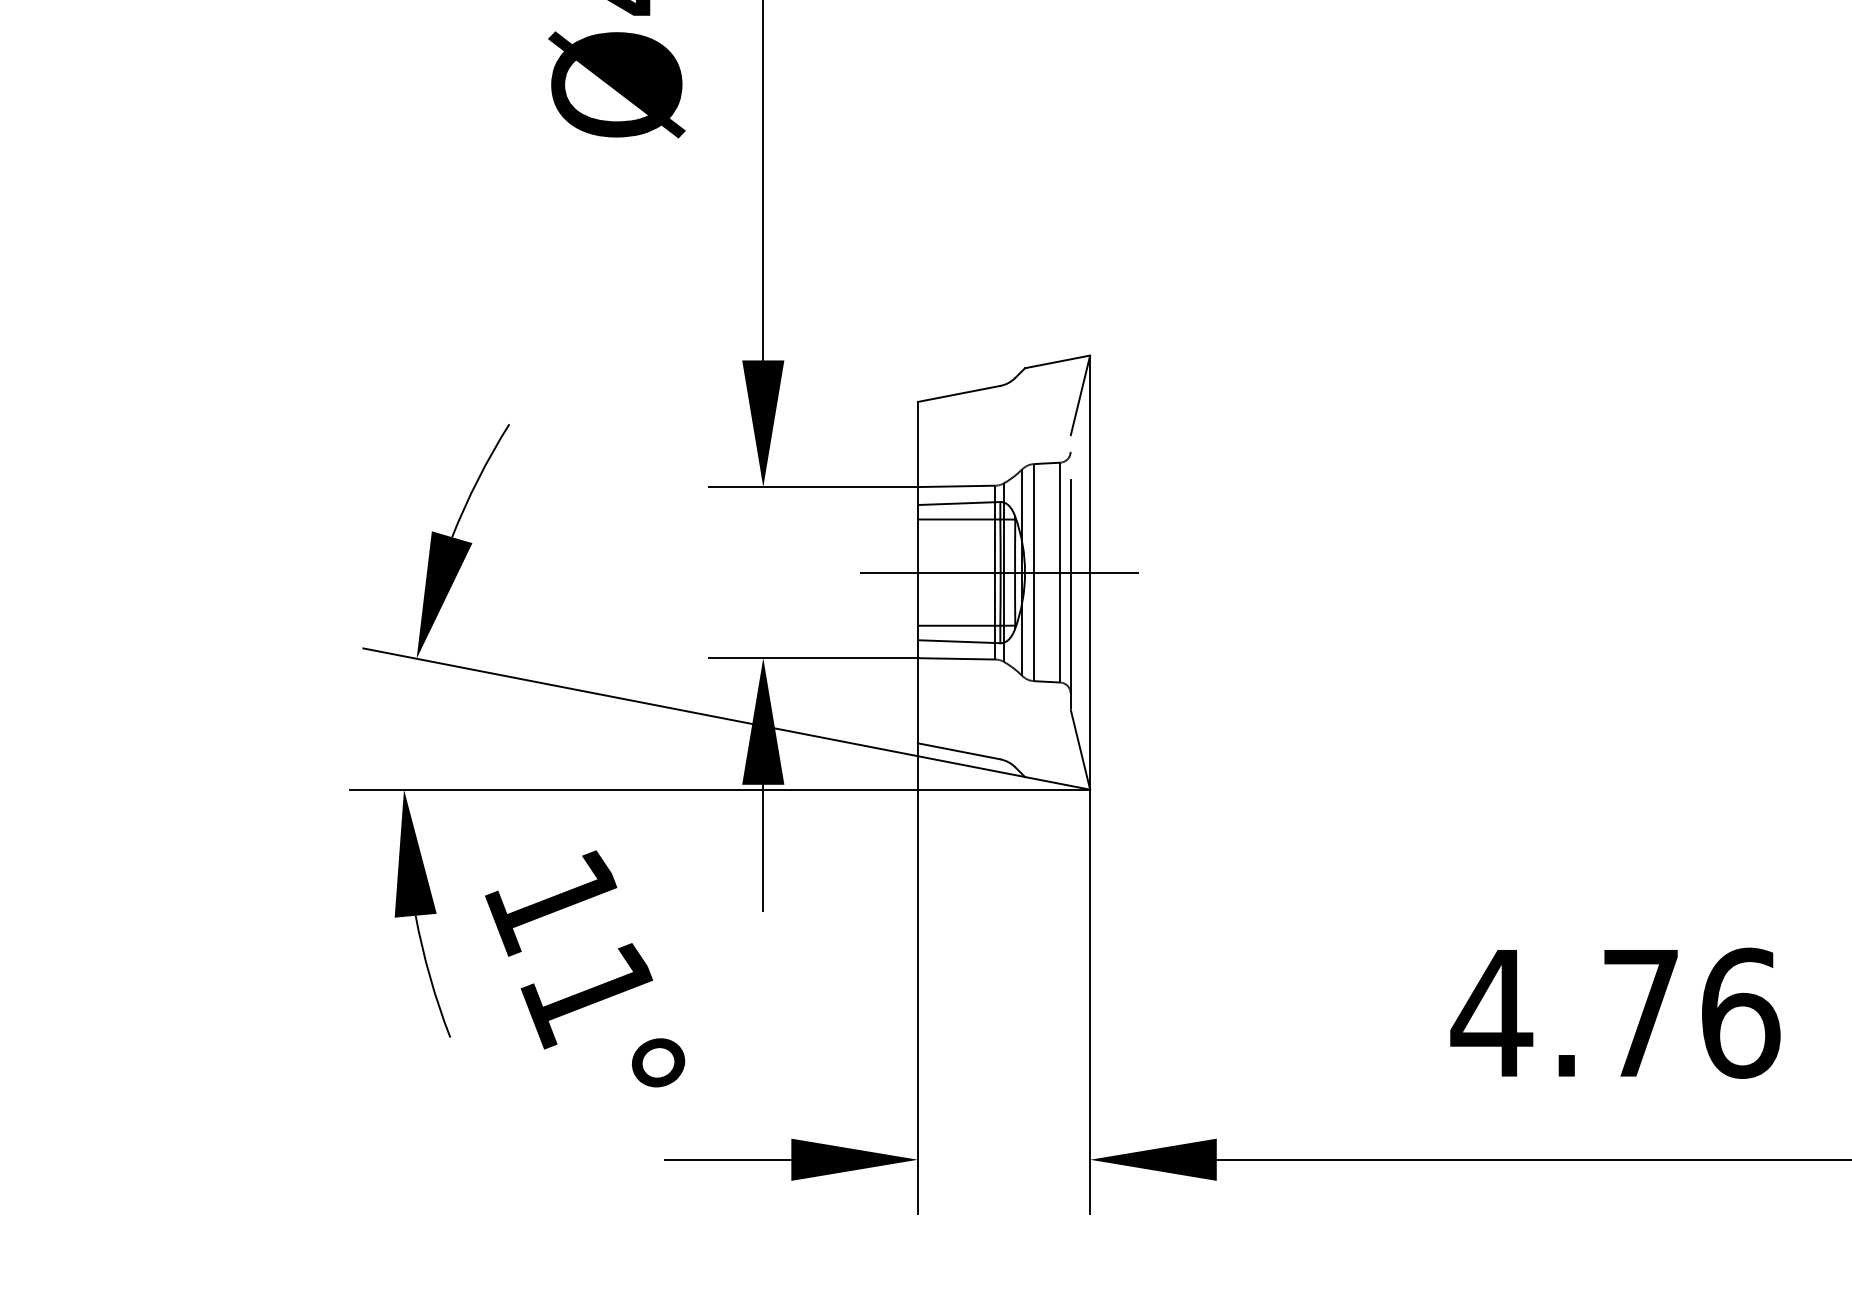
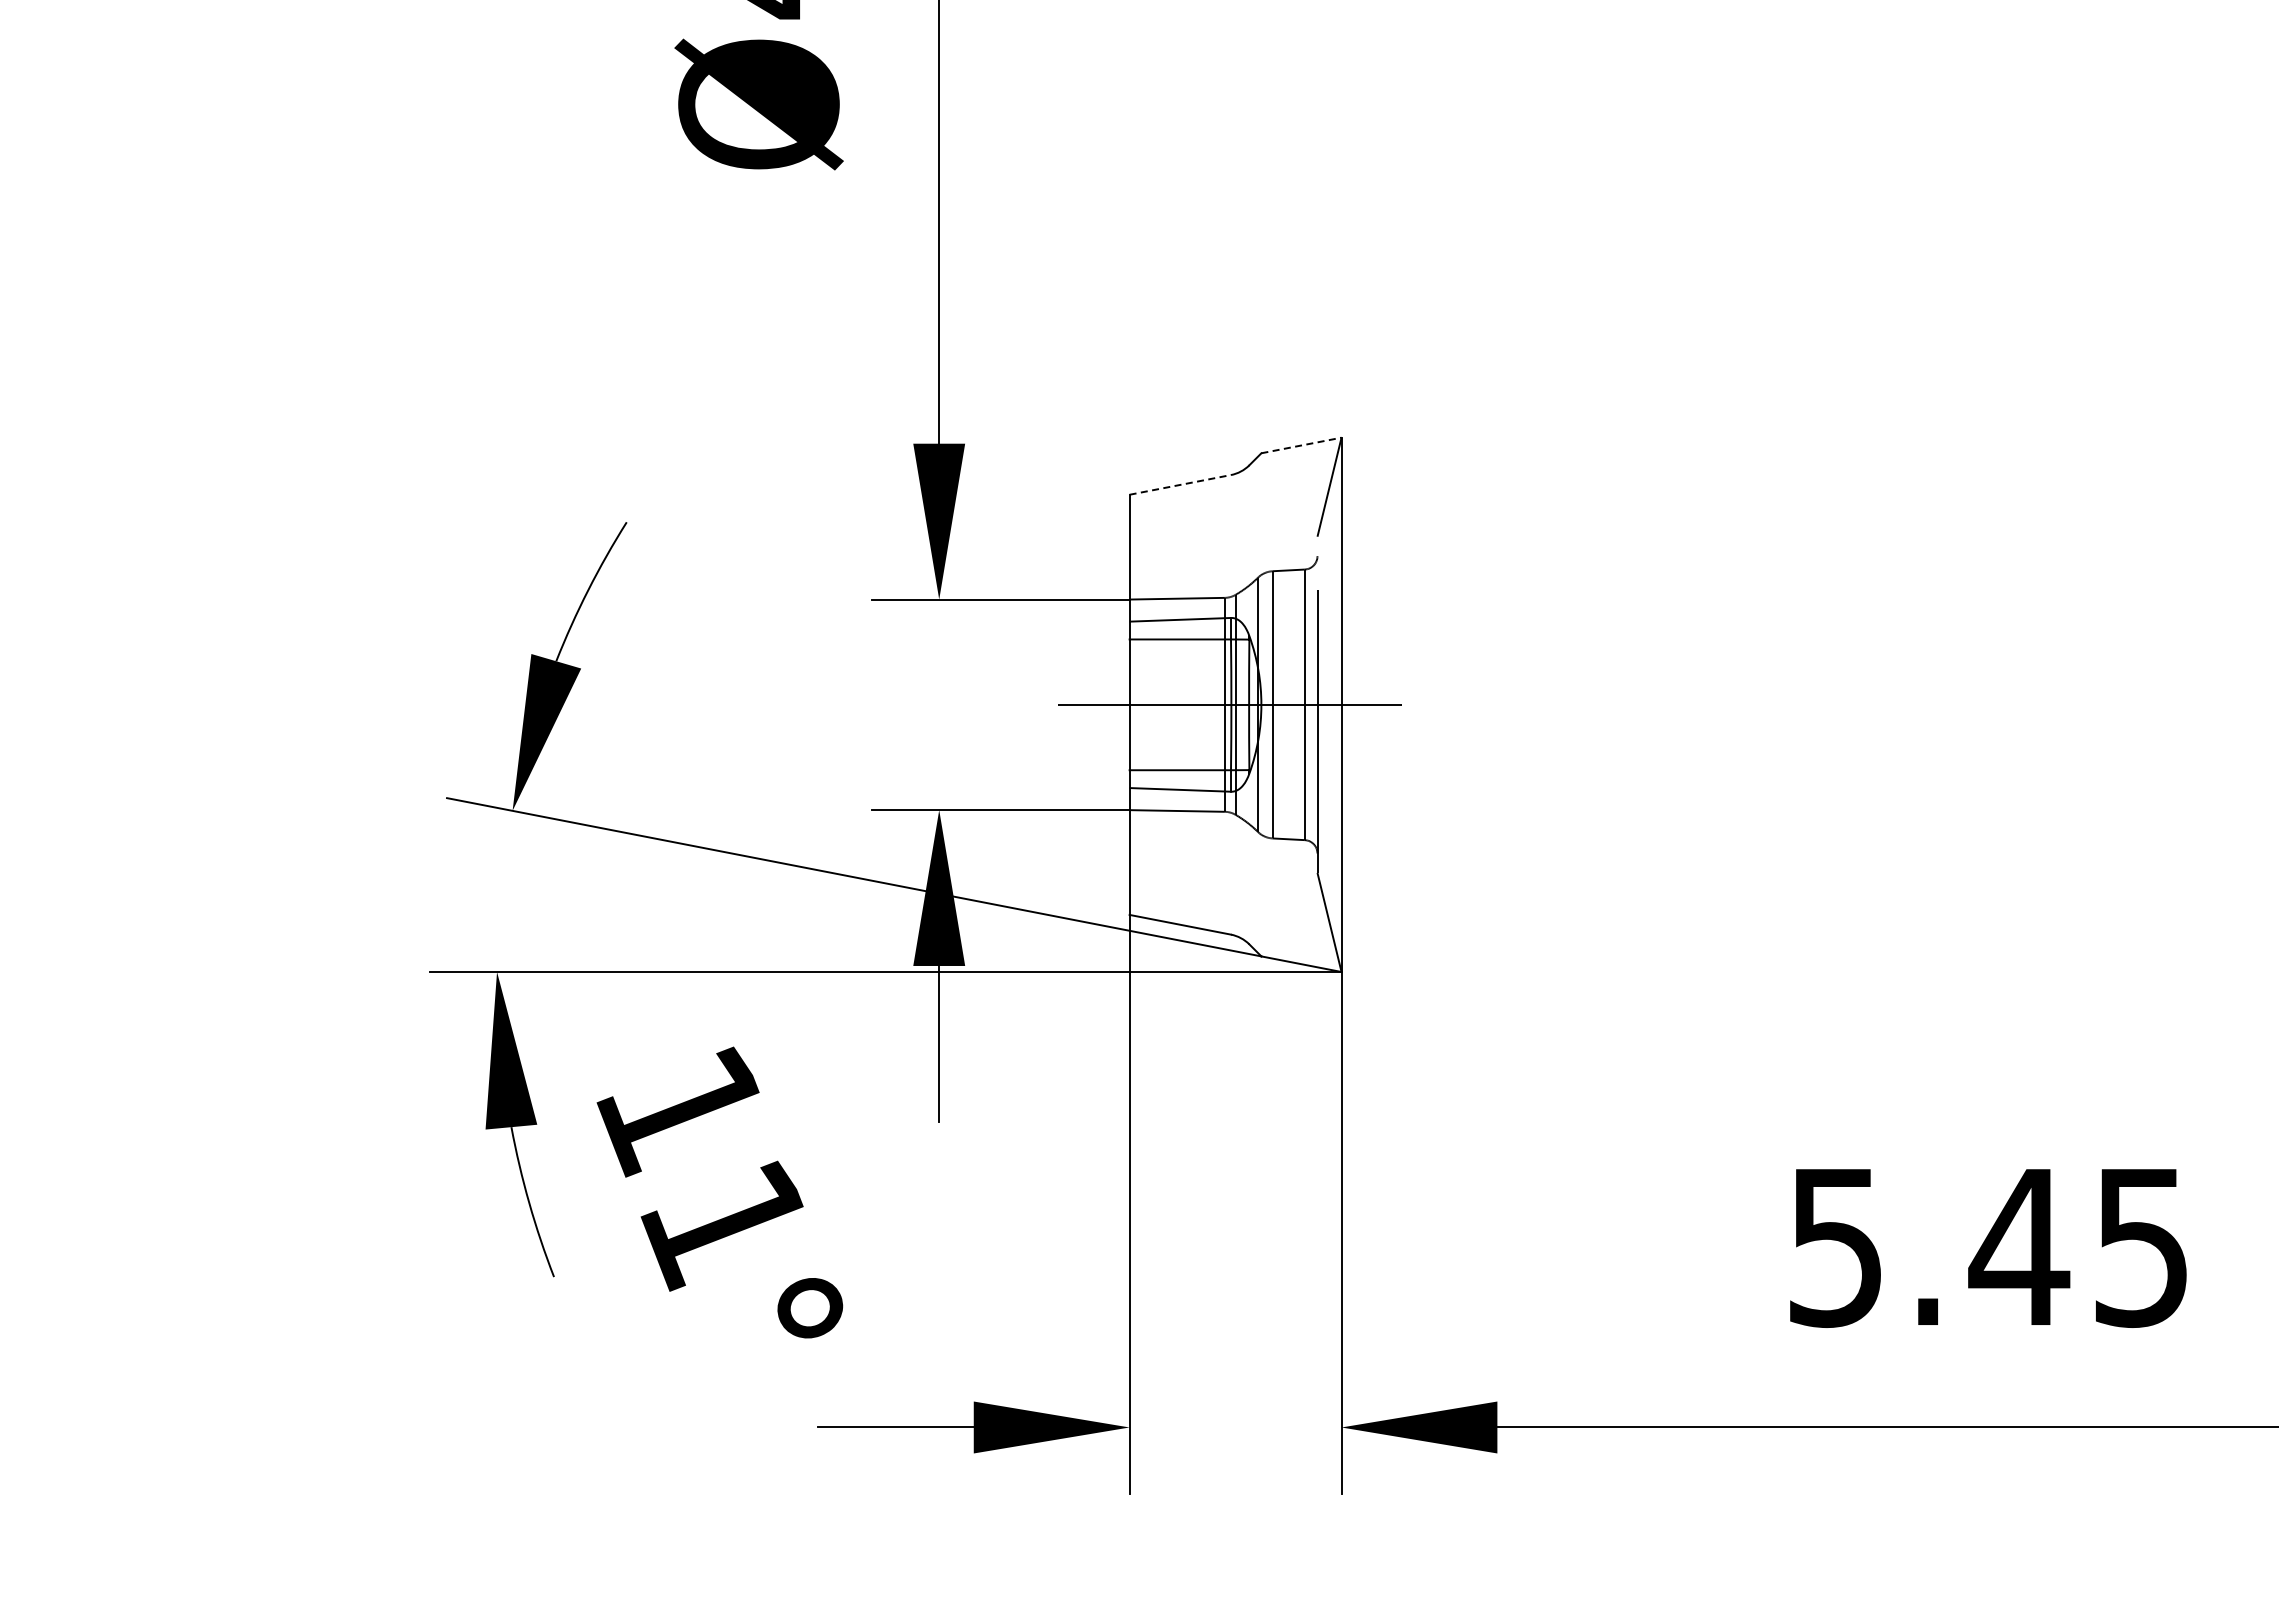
line: (1057, 361) -> (1301, 445), solid -> dashed
line: (959, 393) -> (1180, 484), solid -> dashed
text: (1615, 1012) -> (1987, 1246), 4.76 -> 5.45

